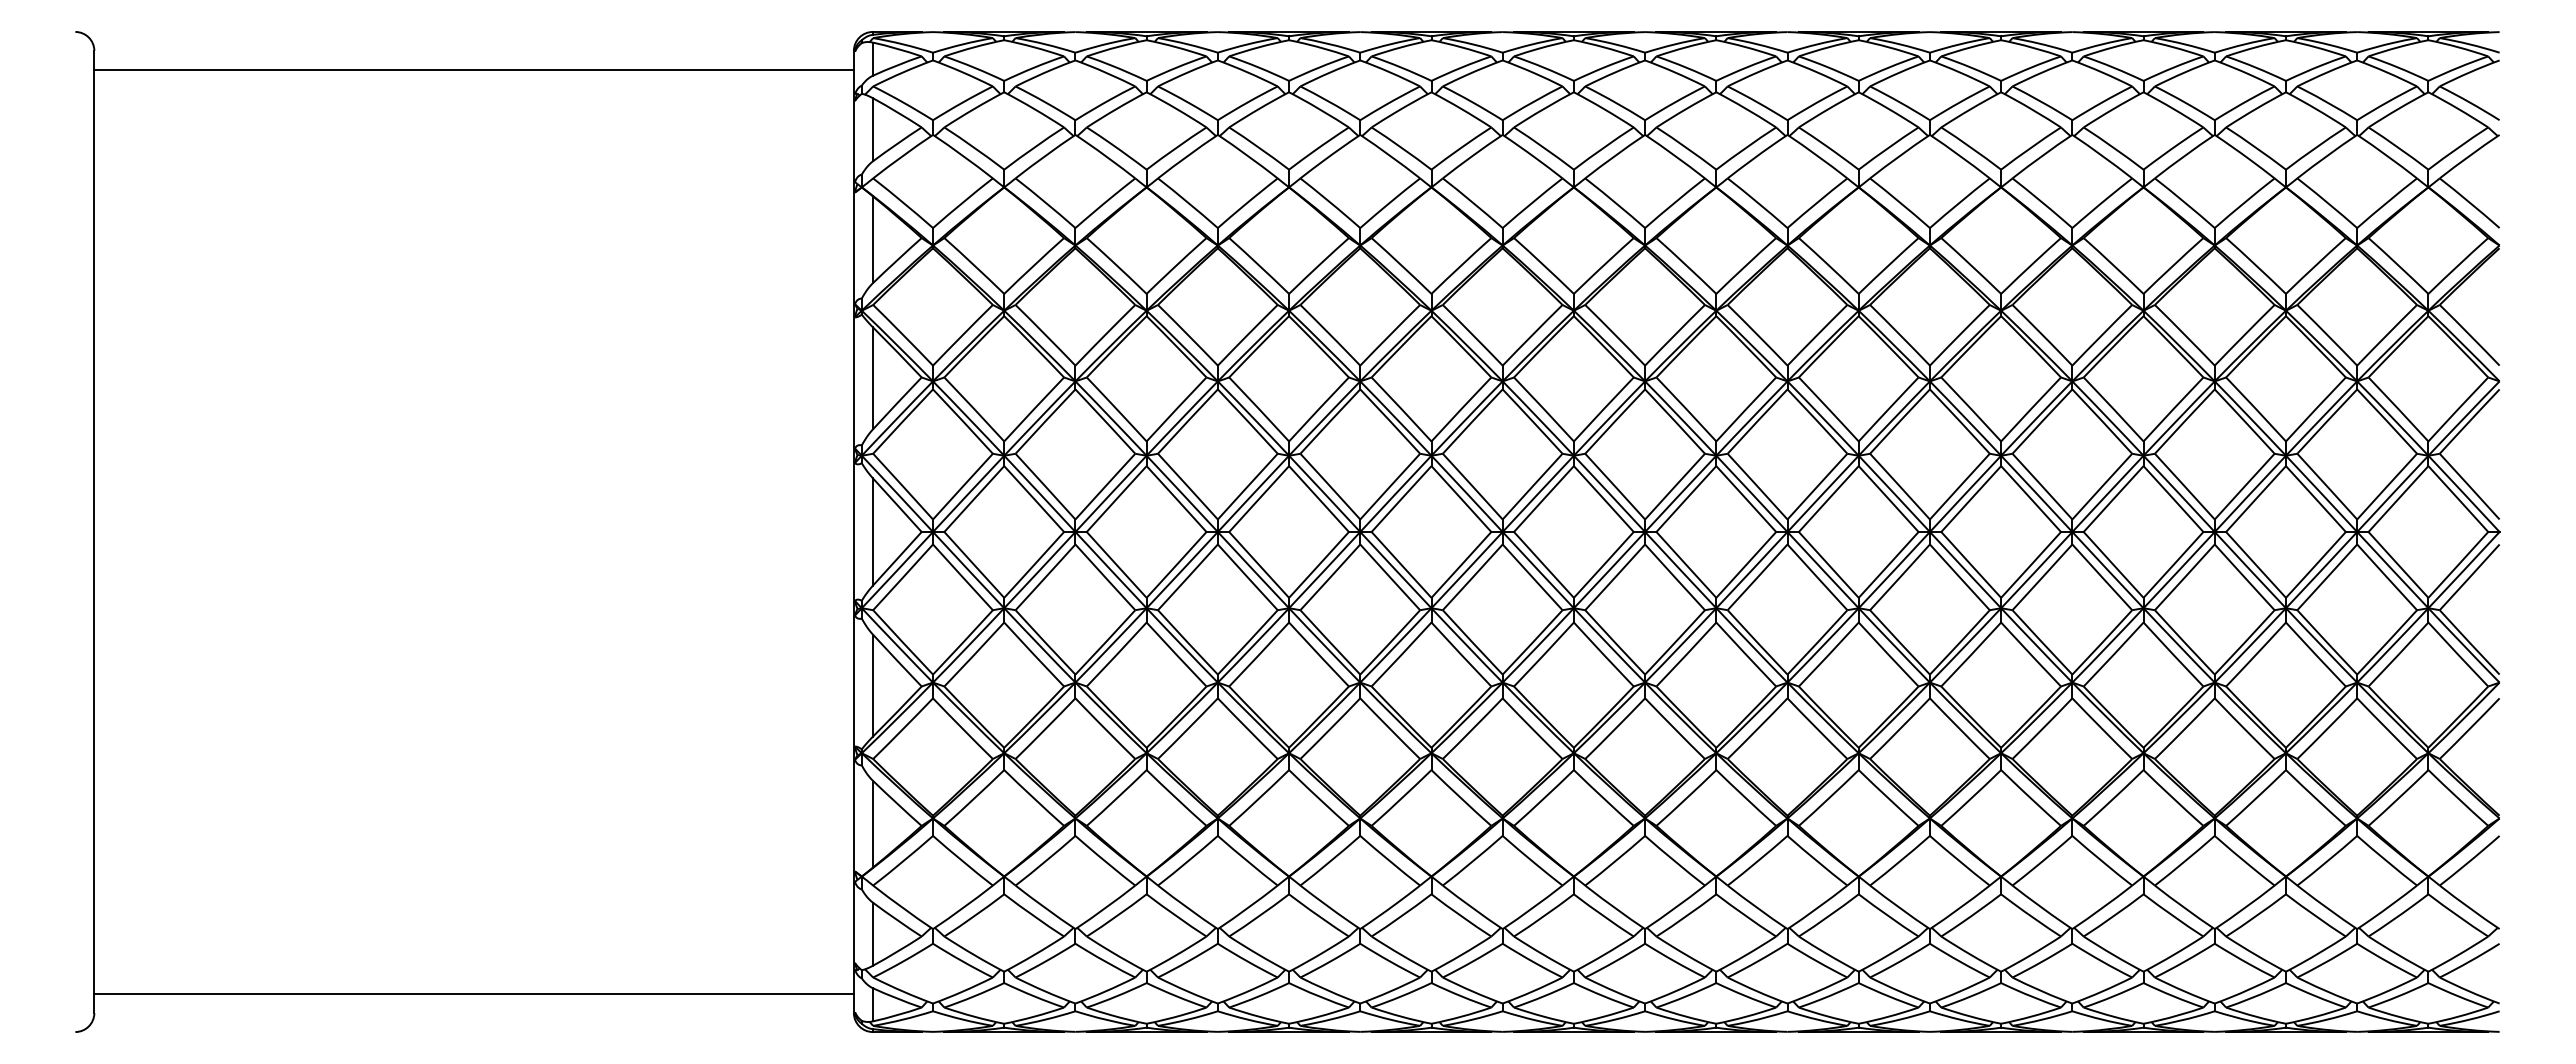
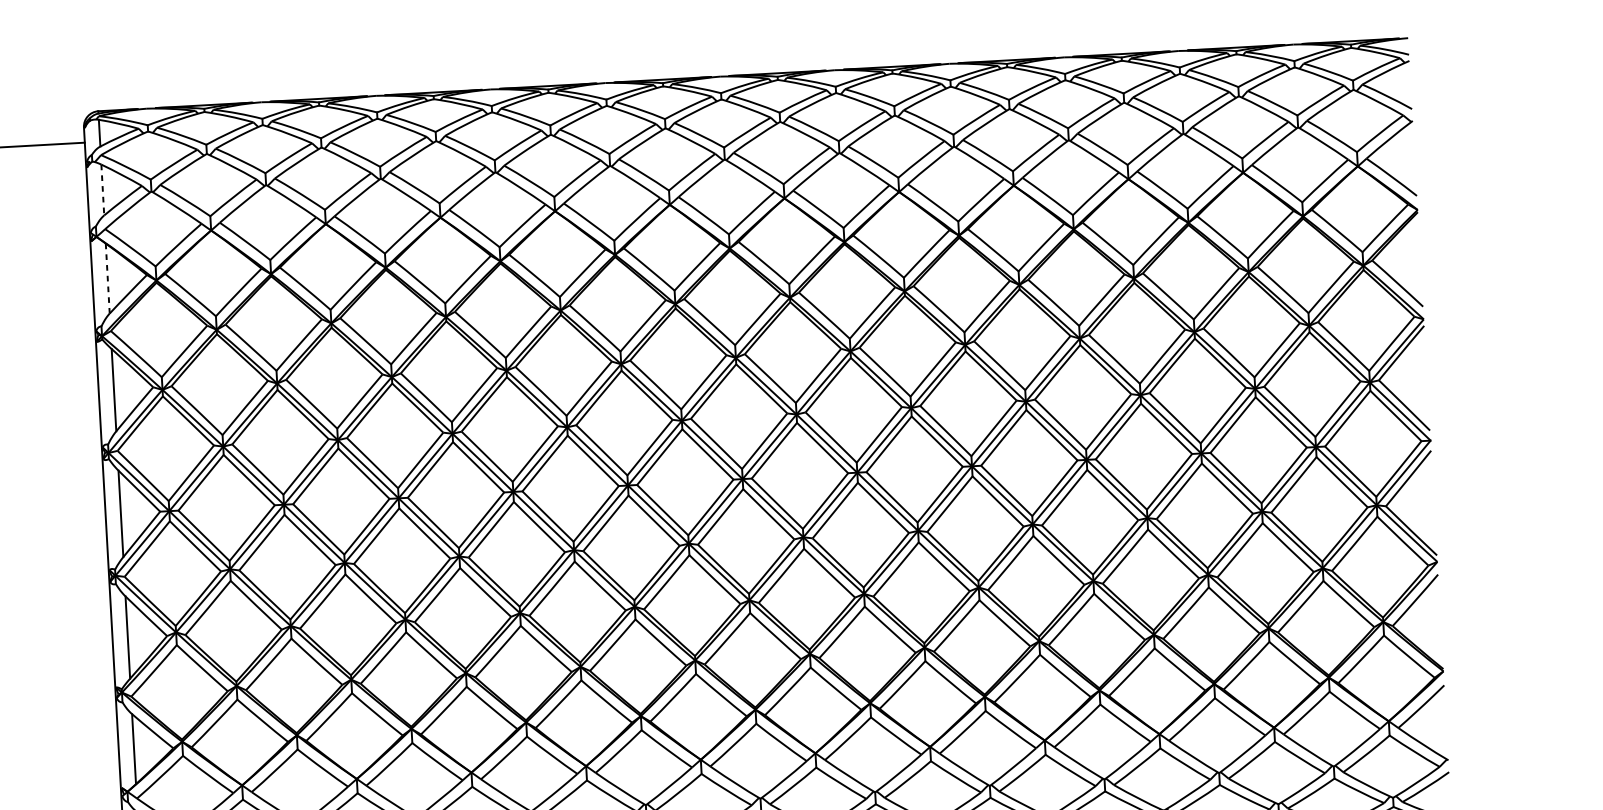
line: (872, 129) -> (102, 189), solid -> dashed
line: (872, 240) -> (107, 279), solid -> dashed

